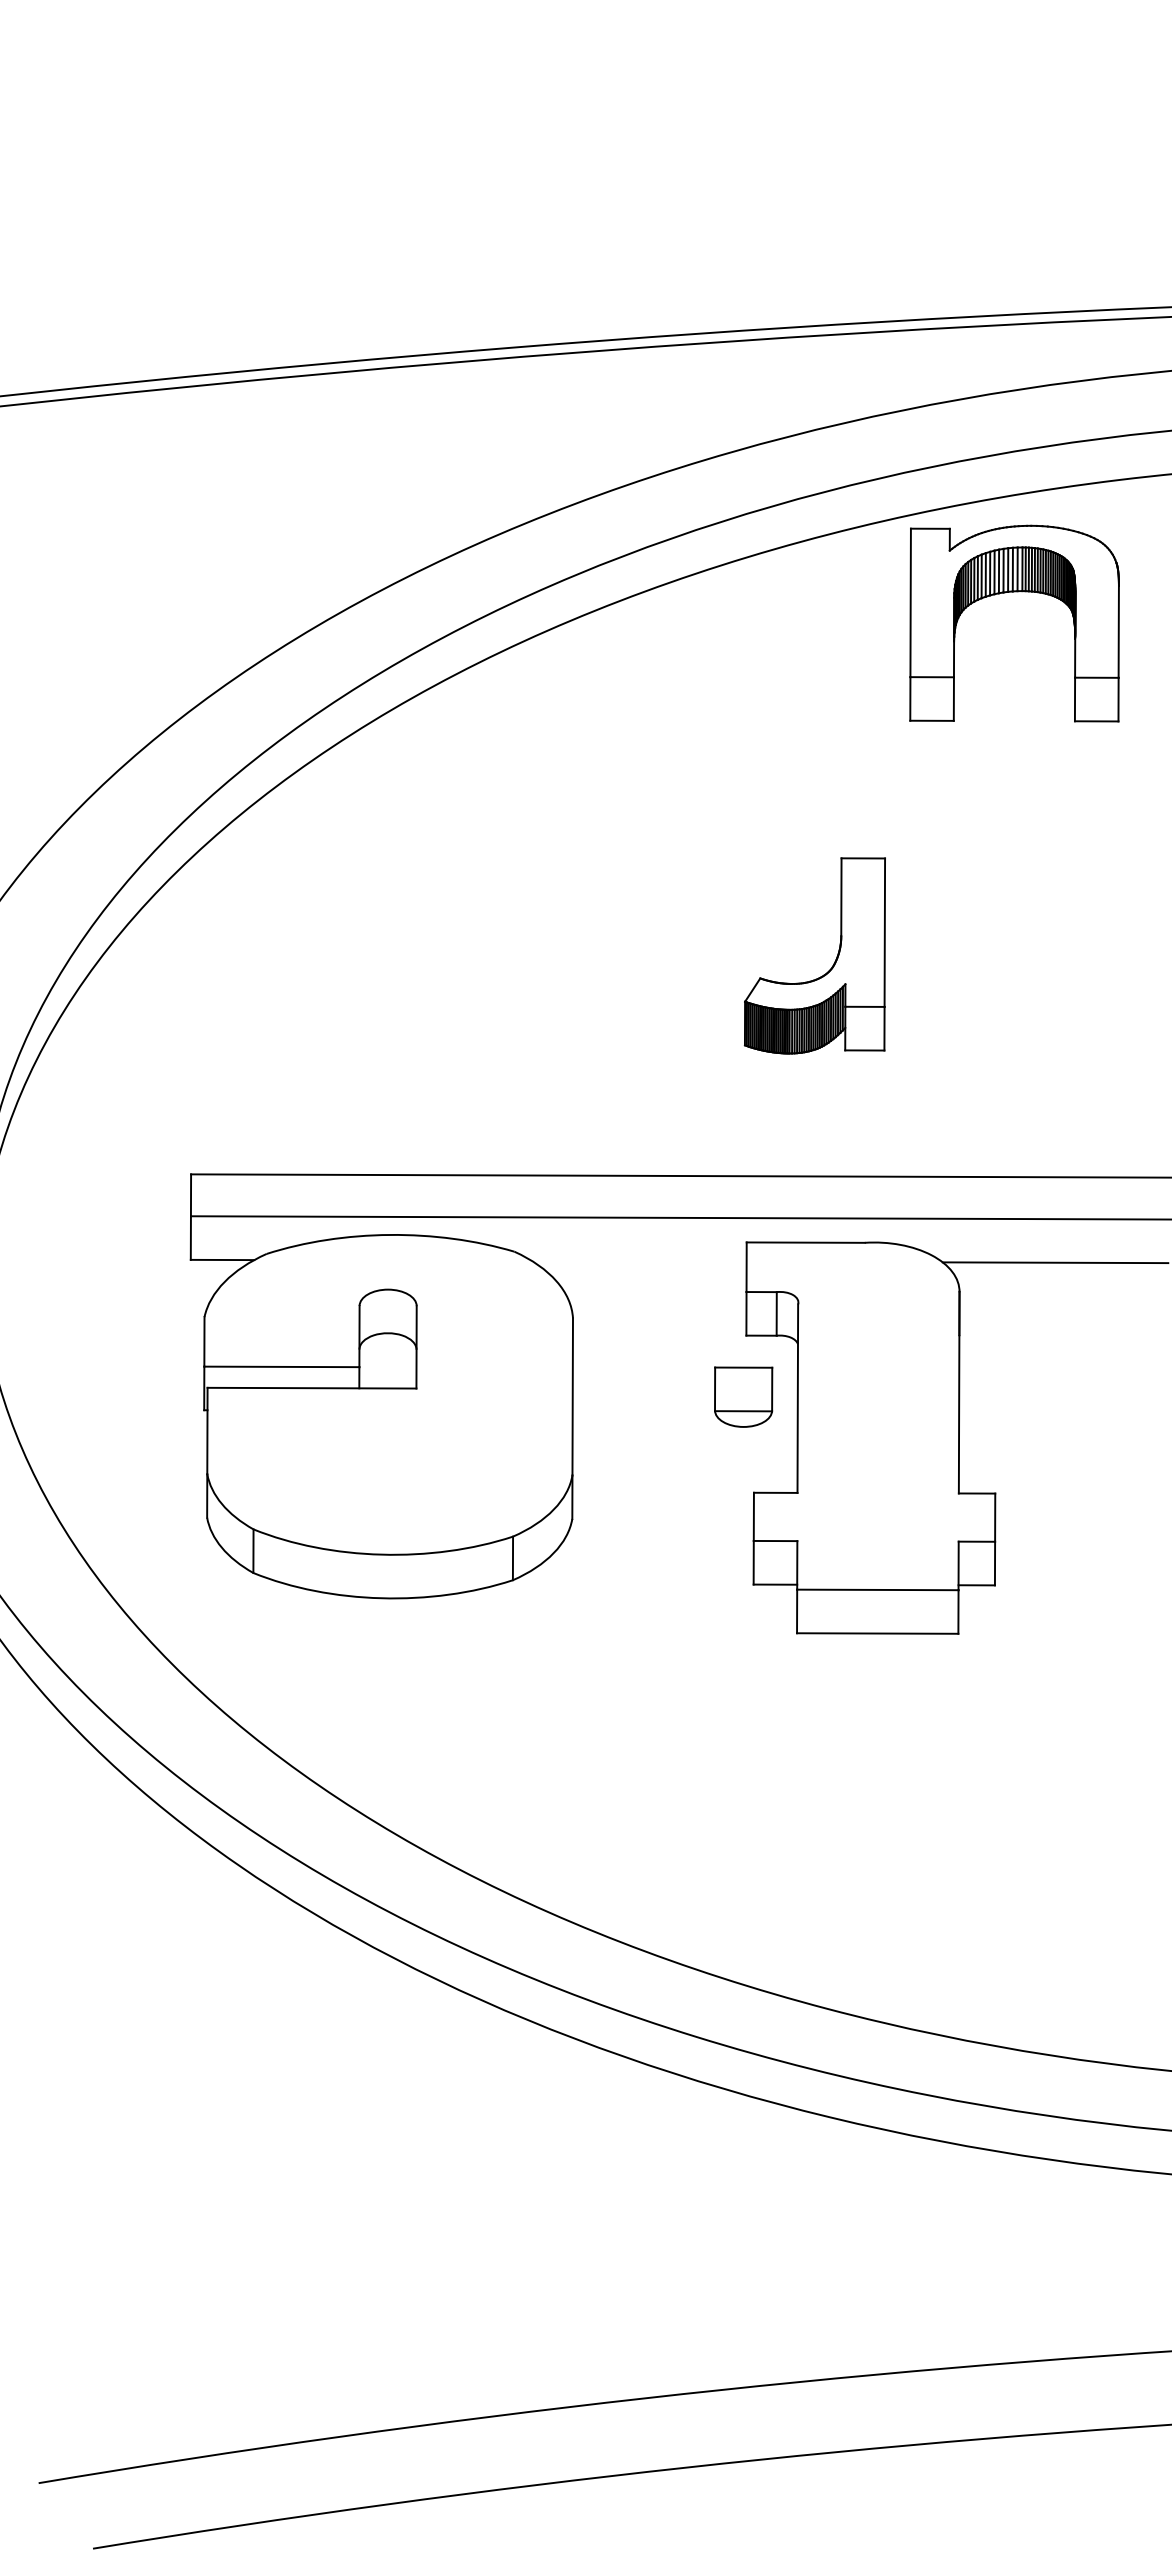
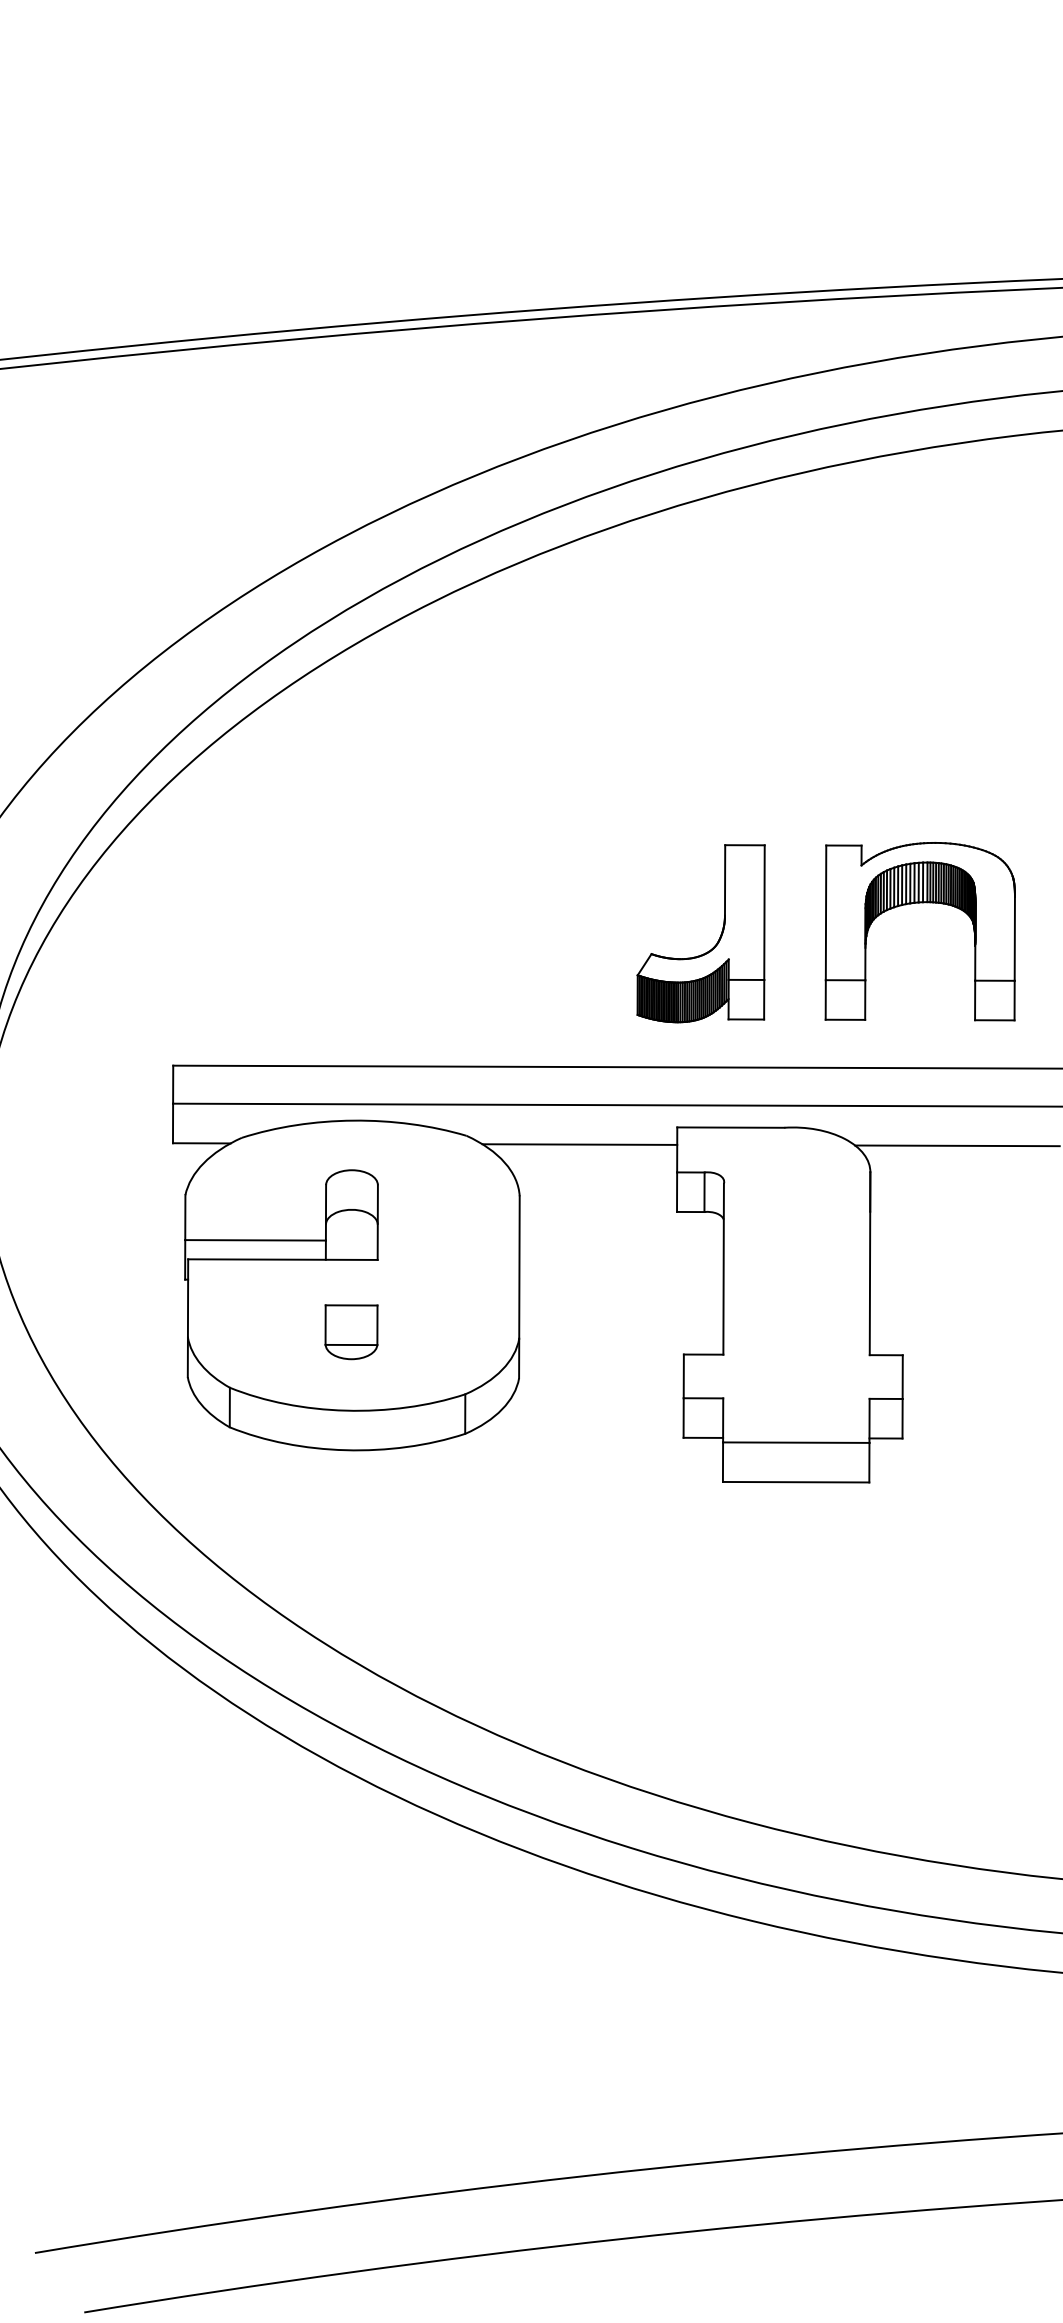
part: (1014, 592) -> (920, 903), moved
part: (829, 969) -> (714, 946), moved
line: (639, 1261) -> (580, 1144), added
part: (743, 1396) -> (351, 1331), moved

